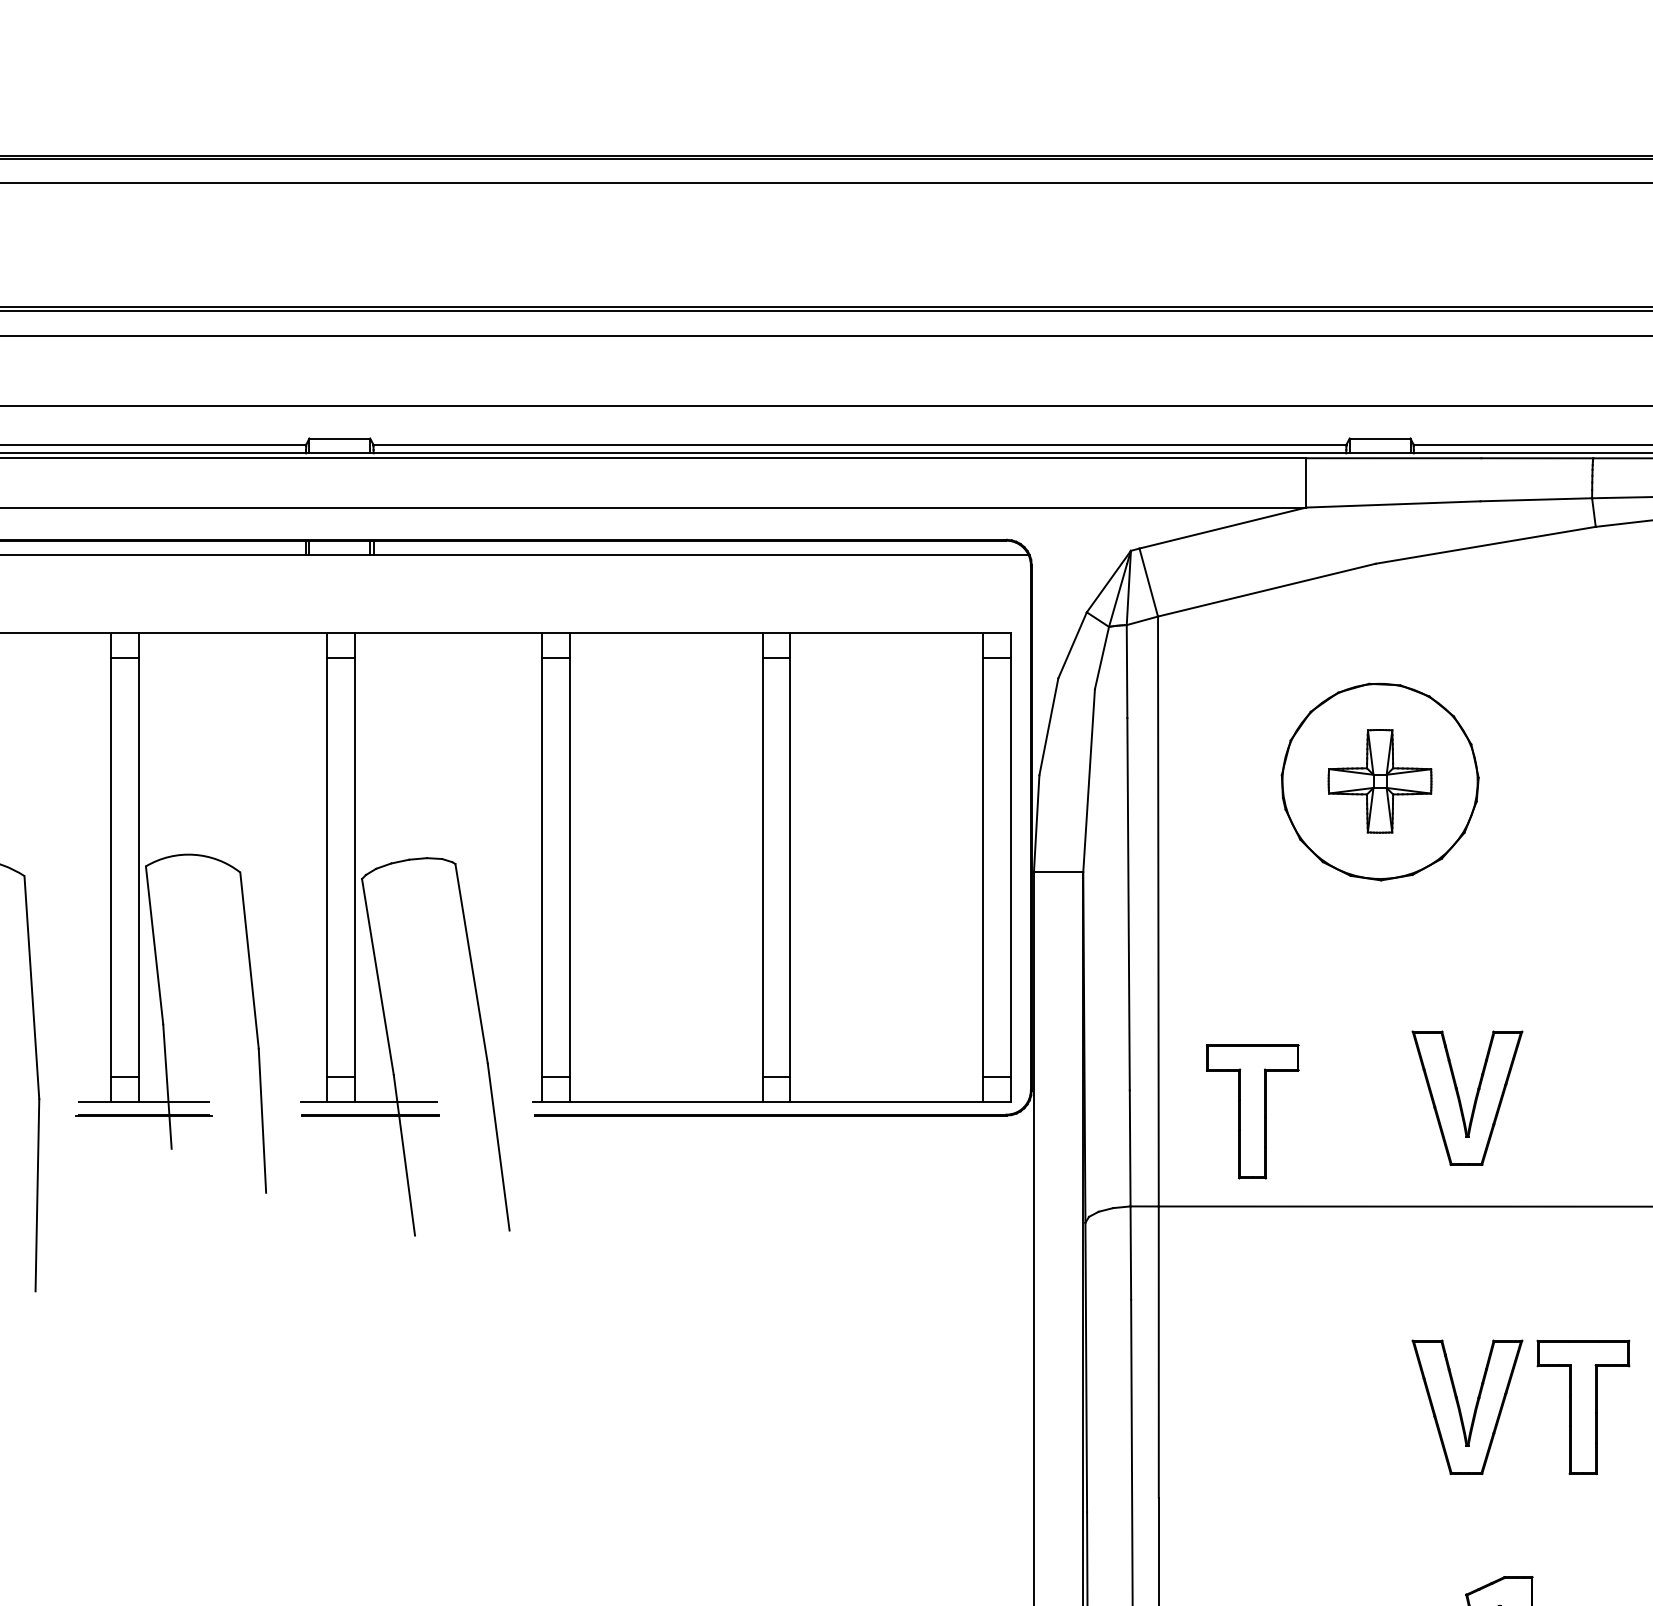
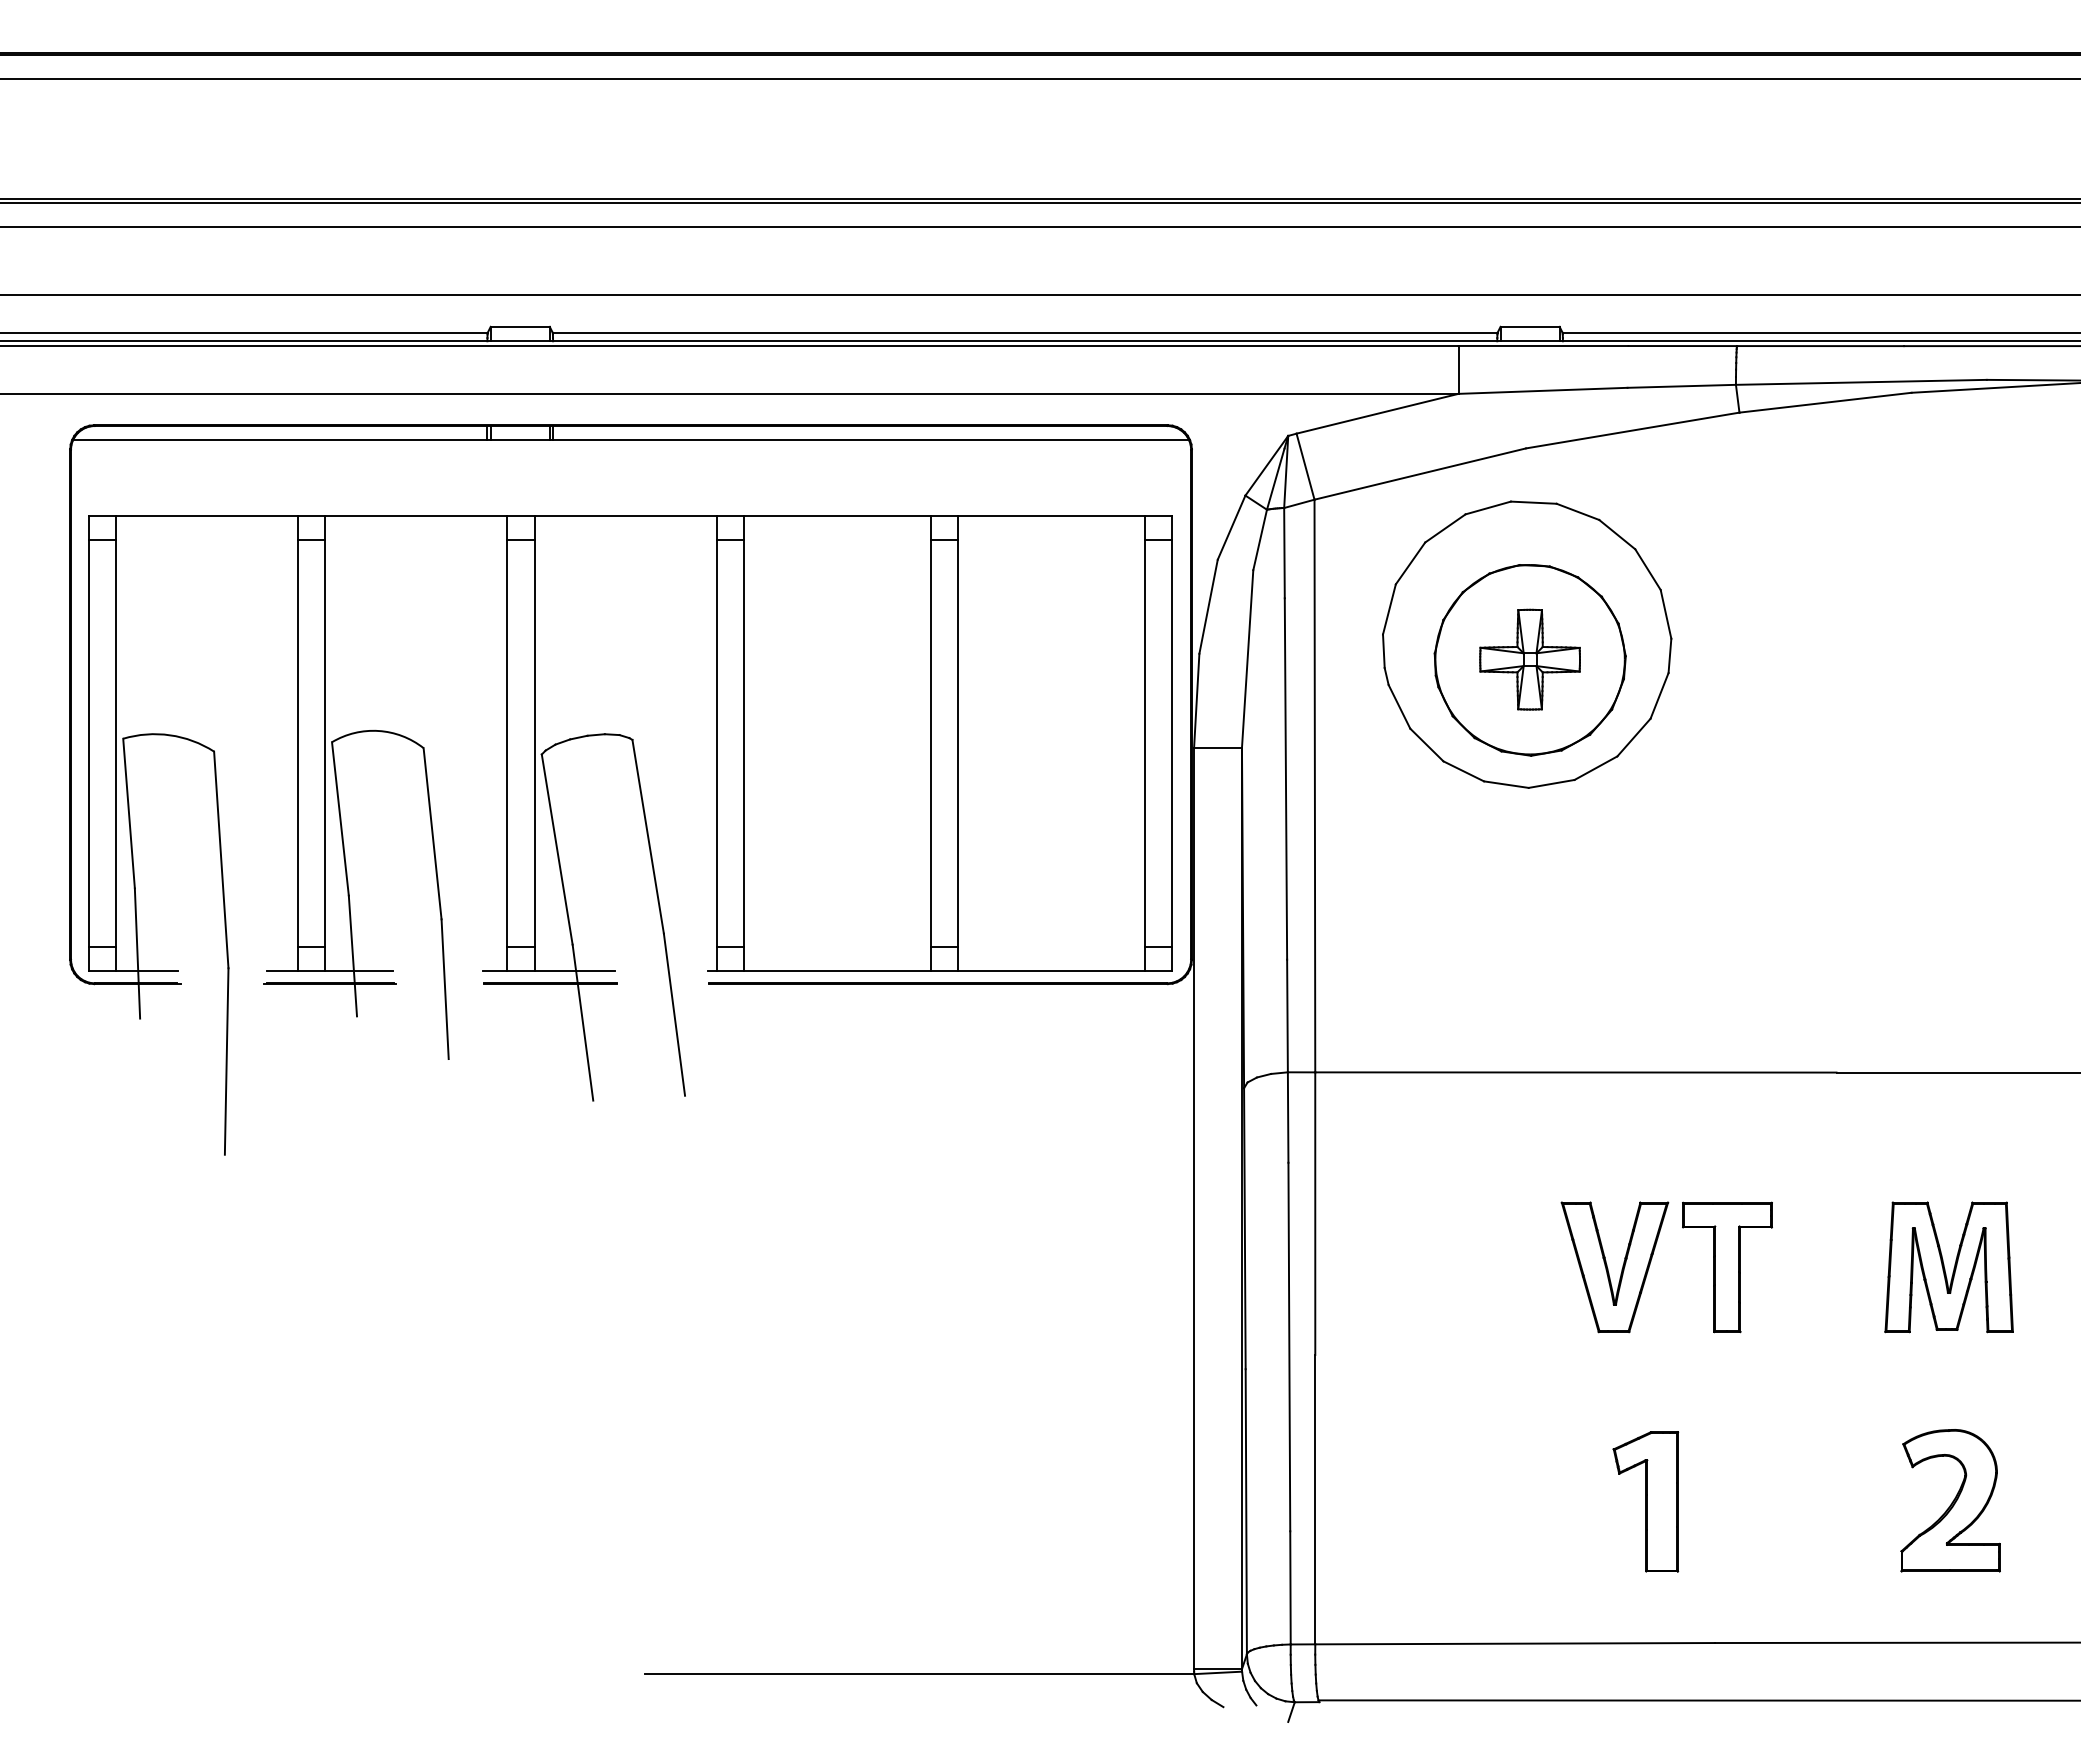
part: (1377, 765) -> (1527, 644), added
part: (1460, 1099) -> (1608, 968), removed
part: (1252, 1111) -> (1406, 980), removed

